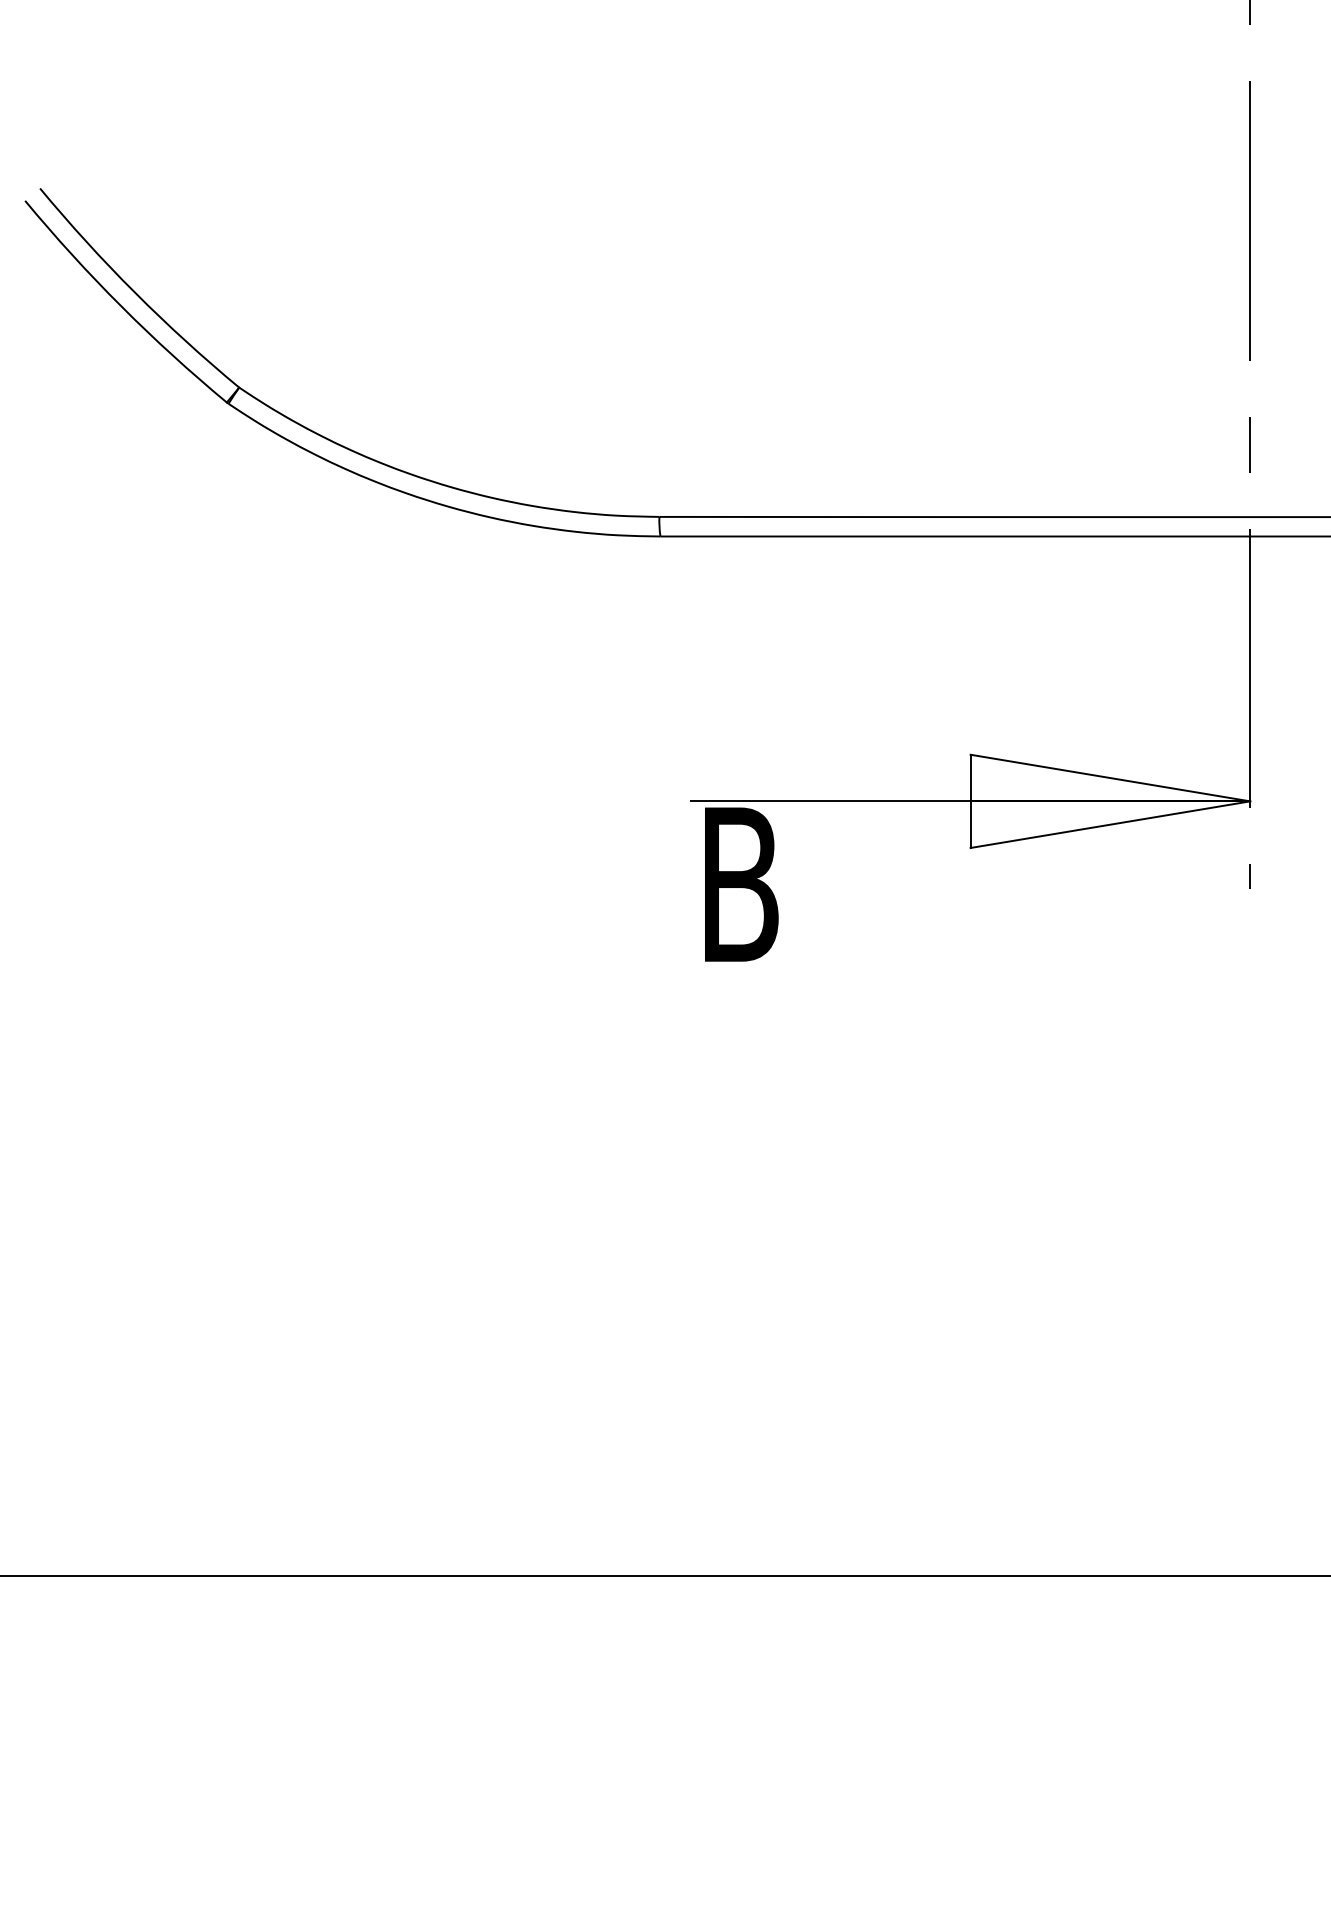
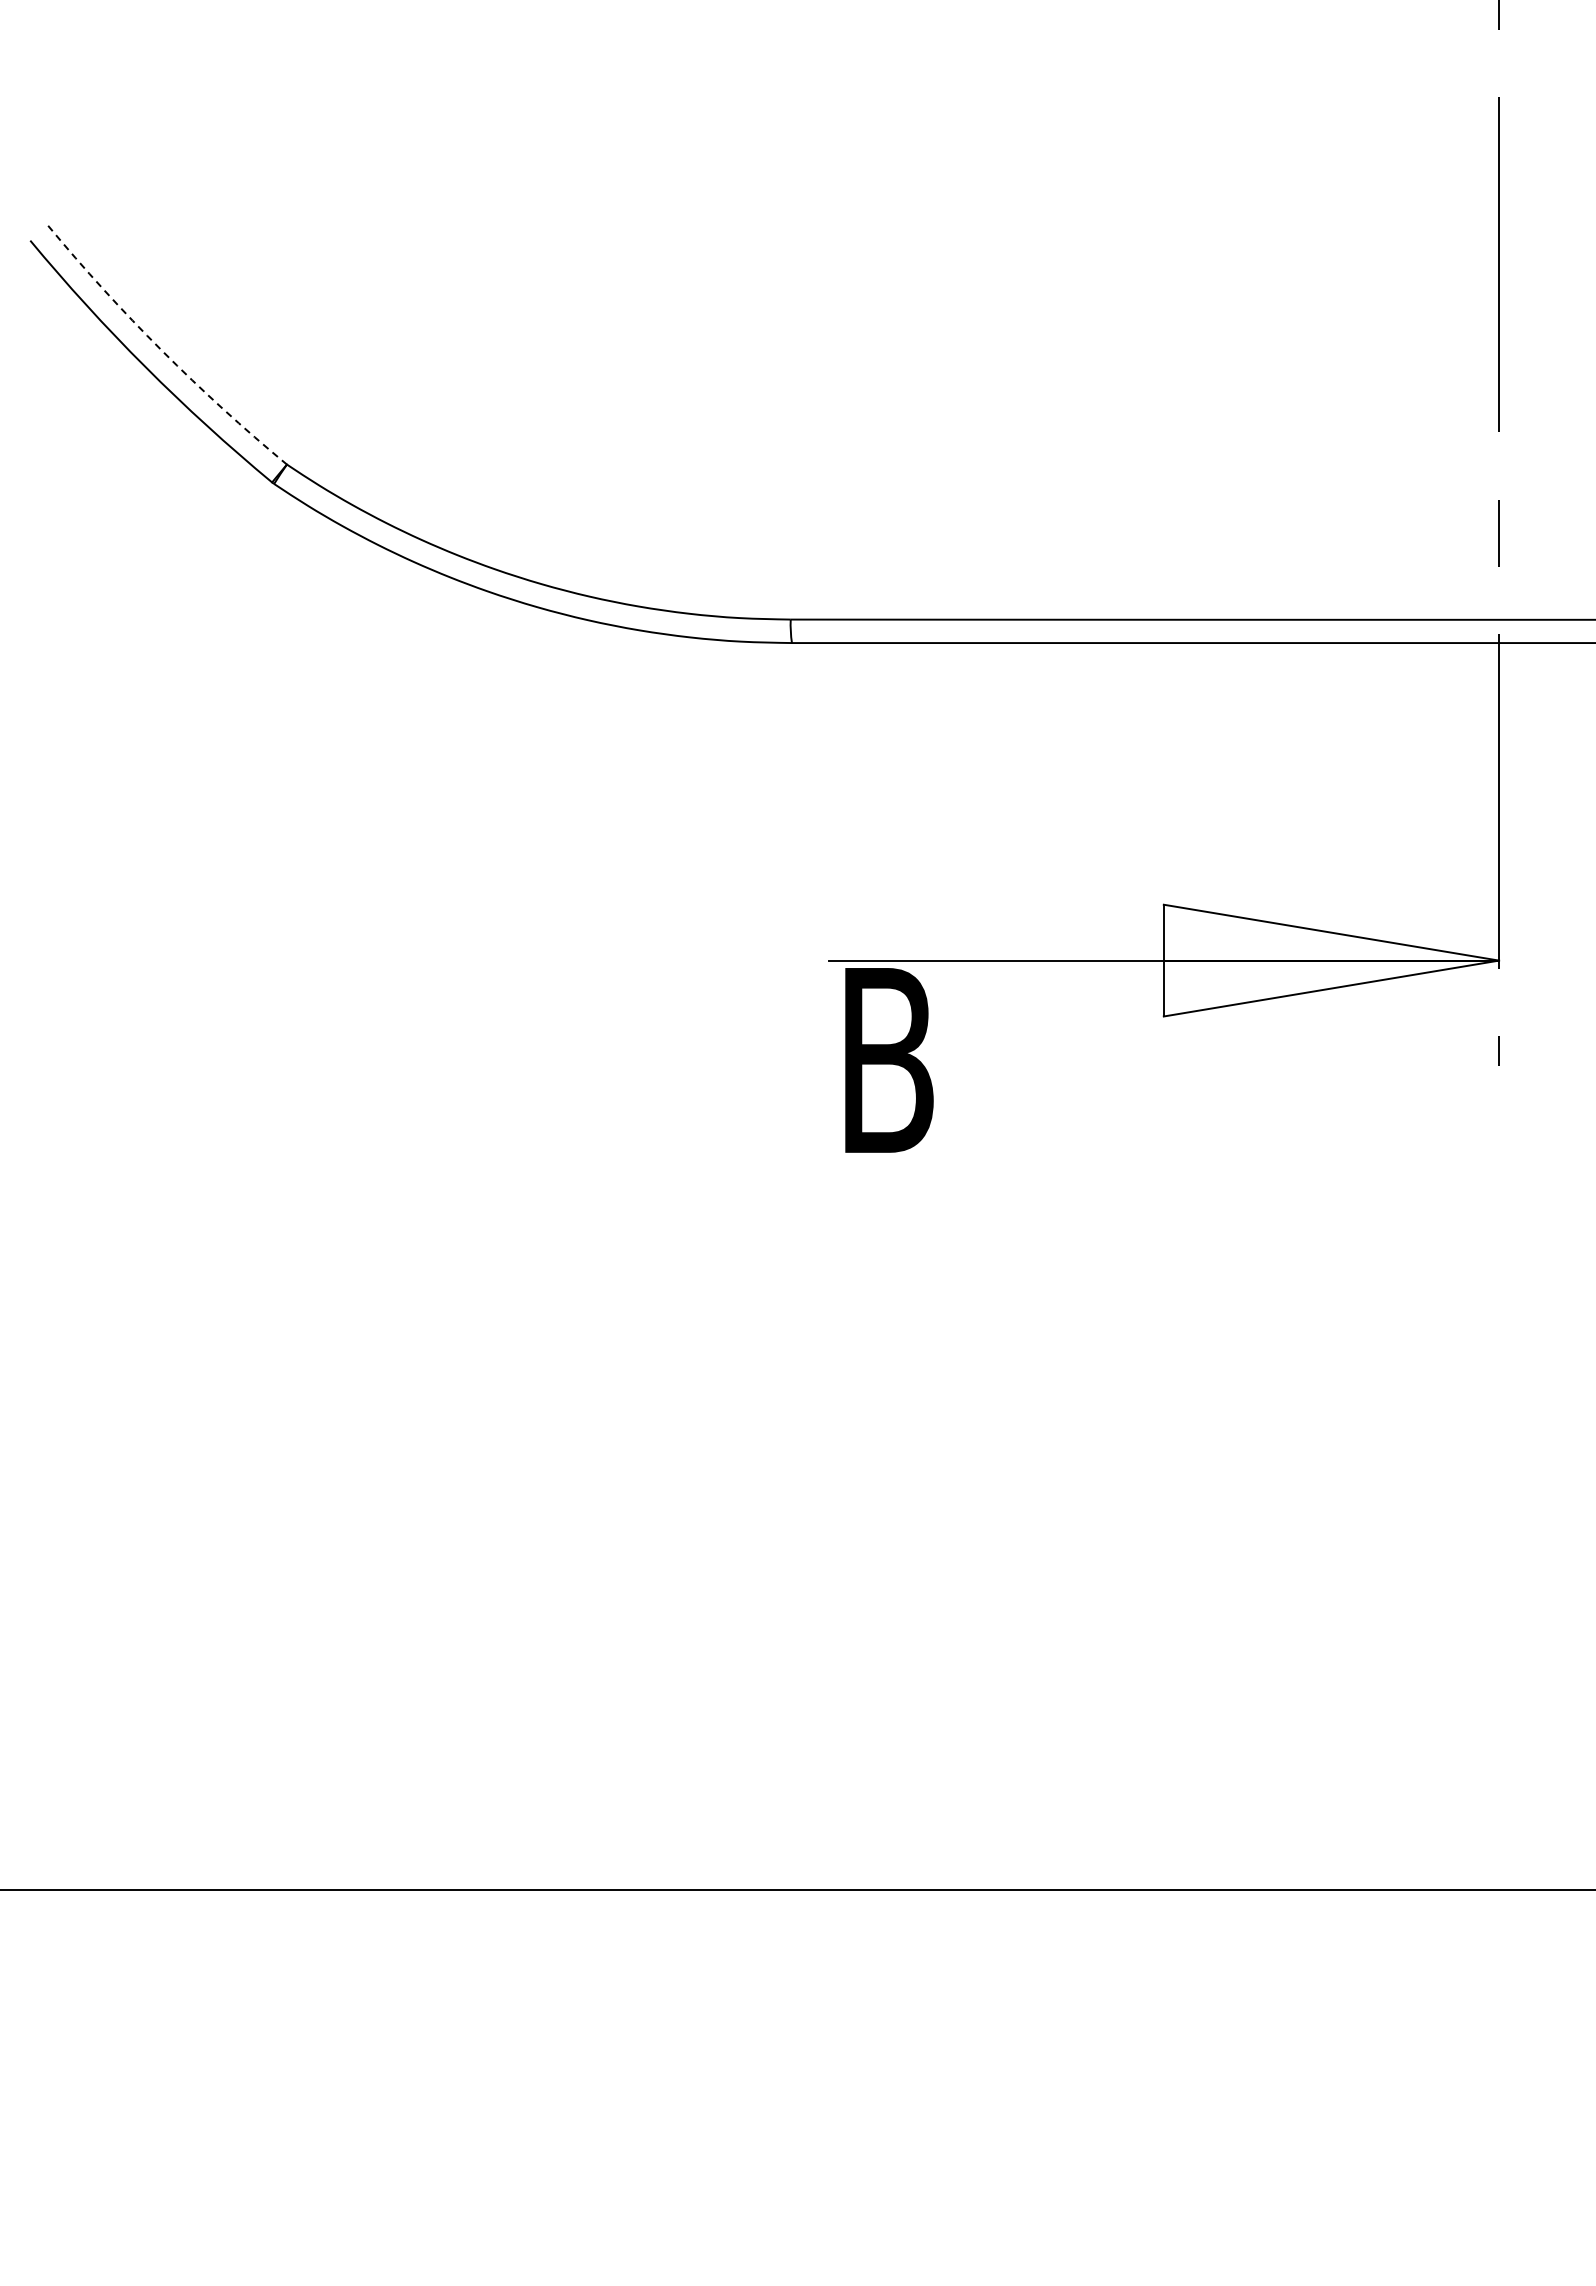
arc: (135, 292) -> (162, 350), solid -> dashed

